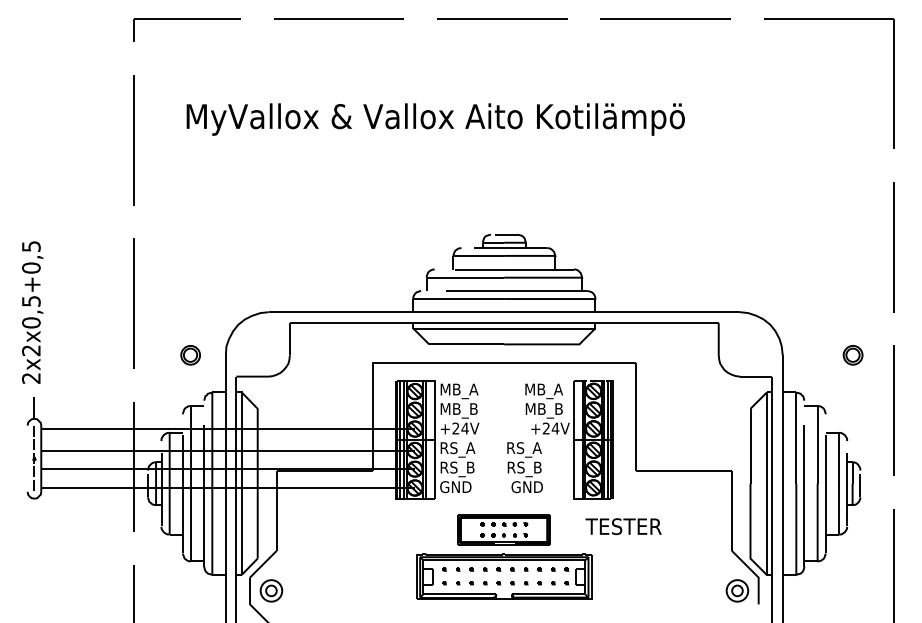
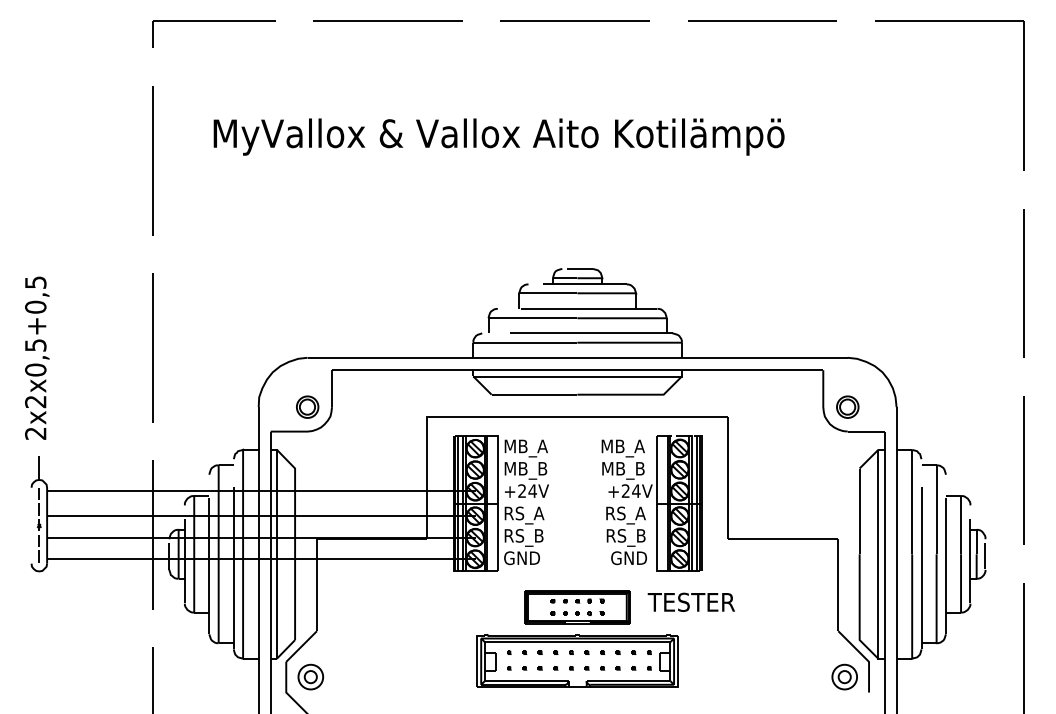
part: (190, 355) -> (307, 407), moved
part: (852, 355) -> (847, 407), moved
text: (524, 467) -> (625, 535), moved
text: (623, 526) -> (691, 602), moved

